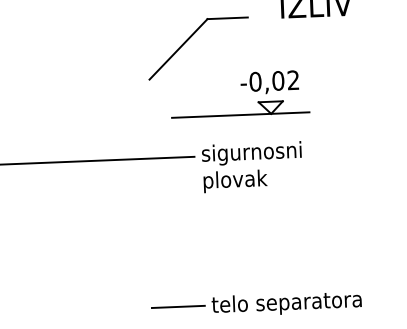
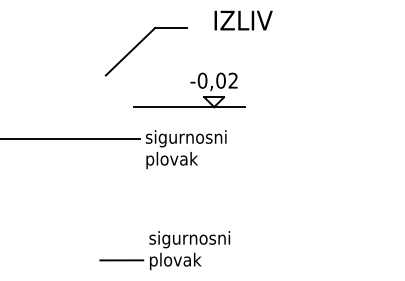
part: (240, 85) -> (190, 83), moved
text: (286, 290) -> (209, 250), telo separatora -> sigurnosni plovak

